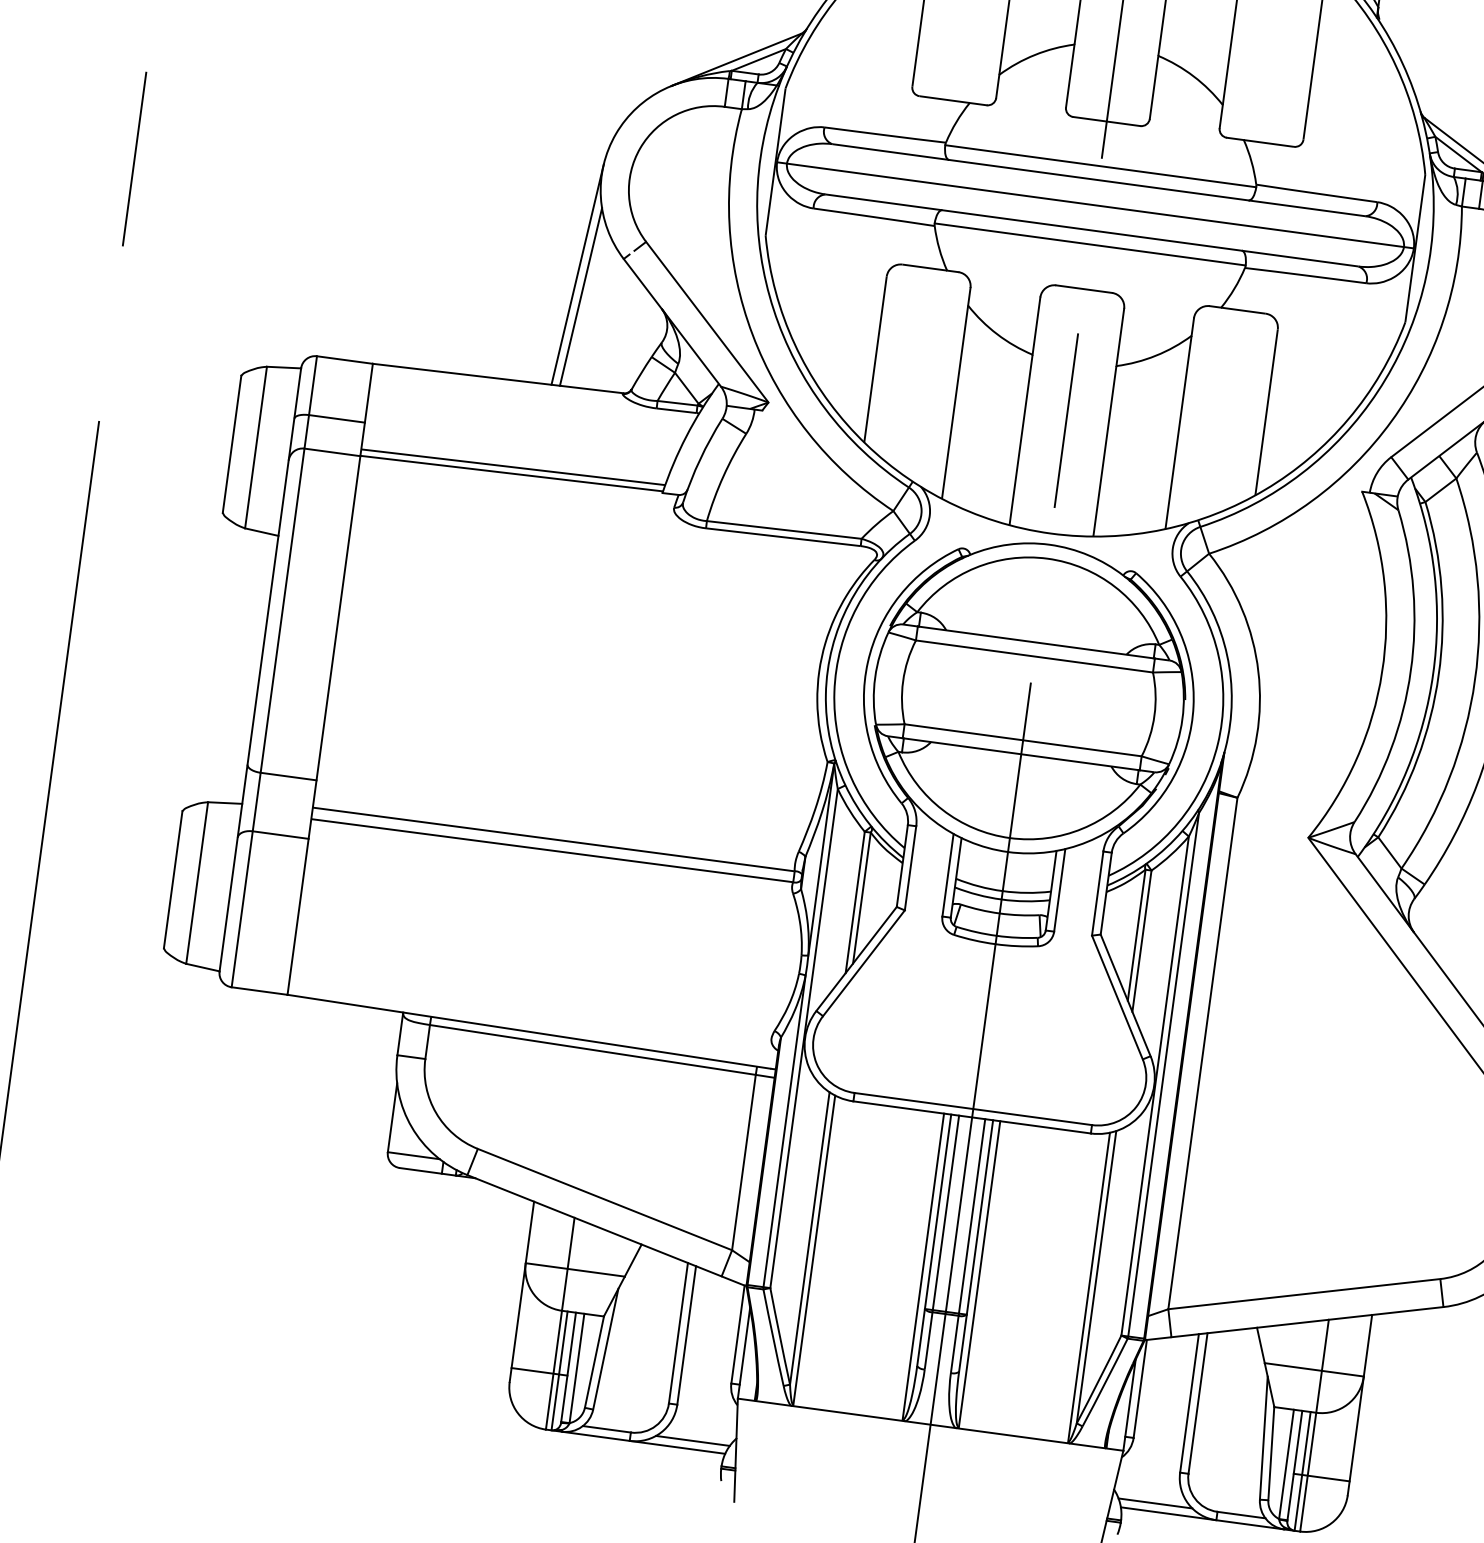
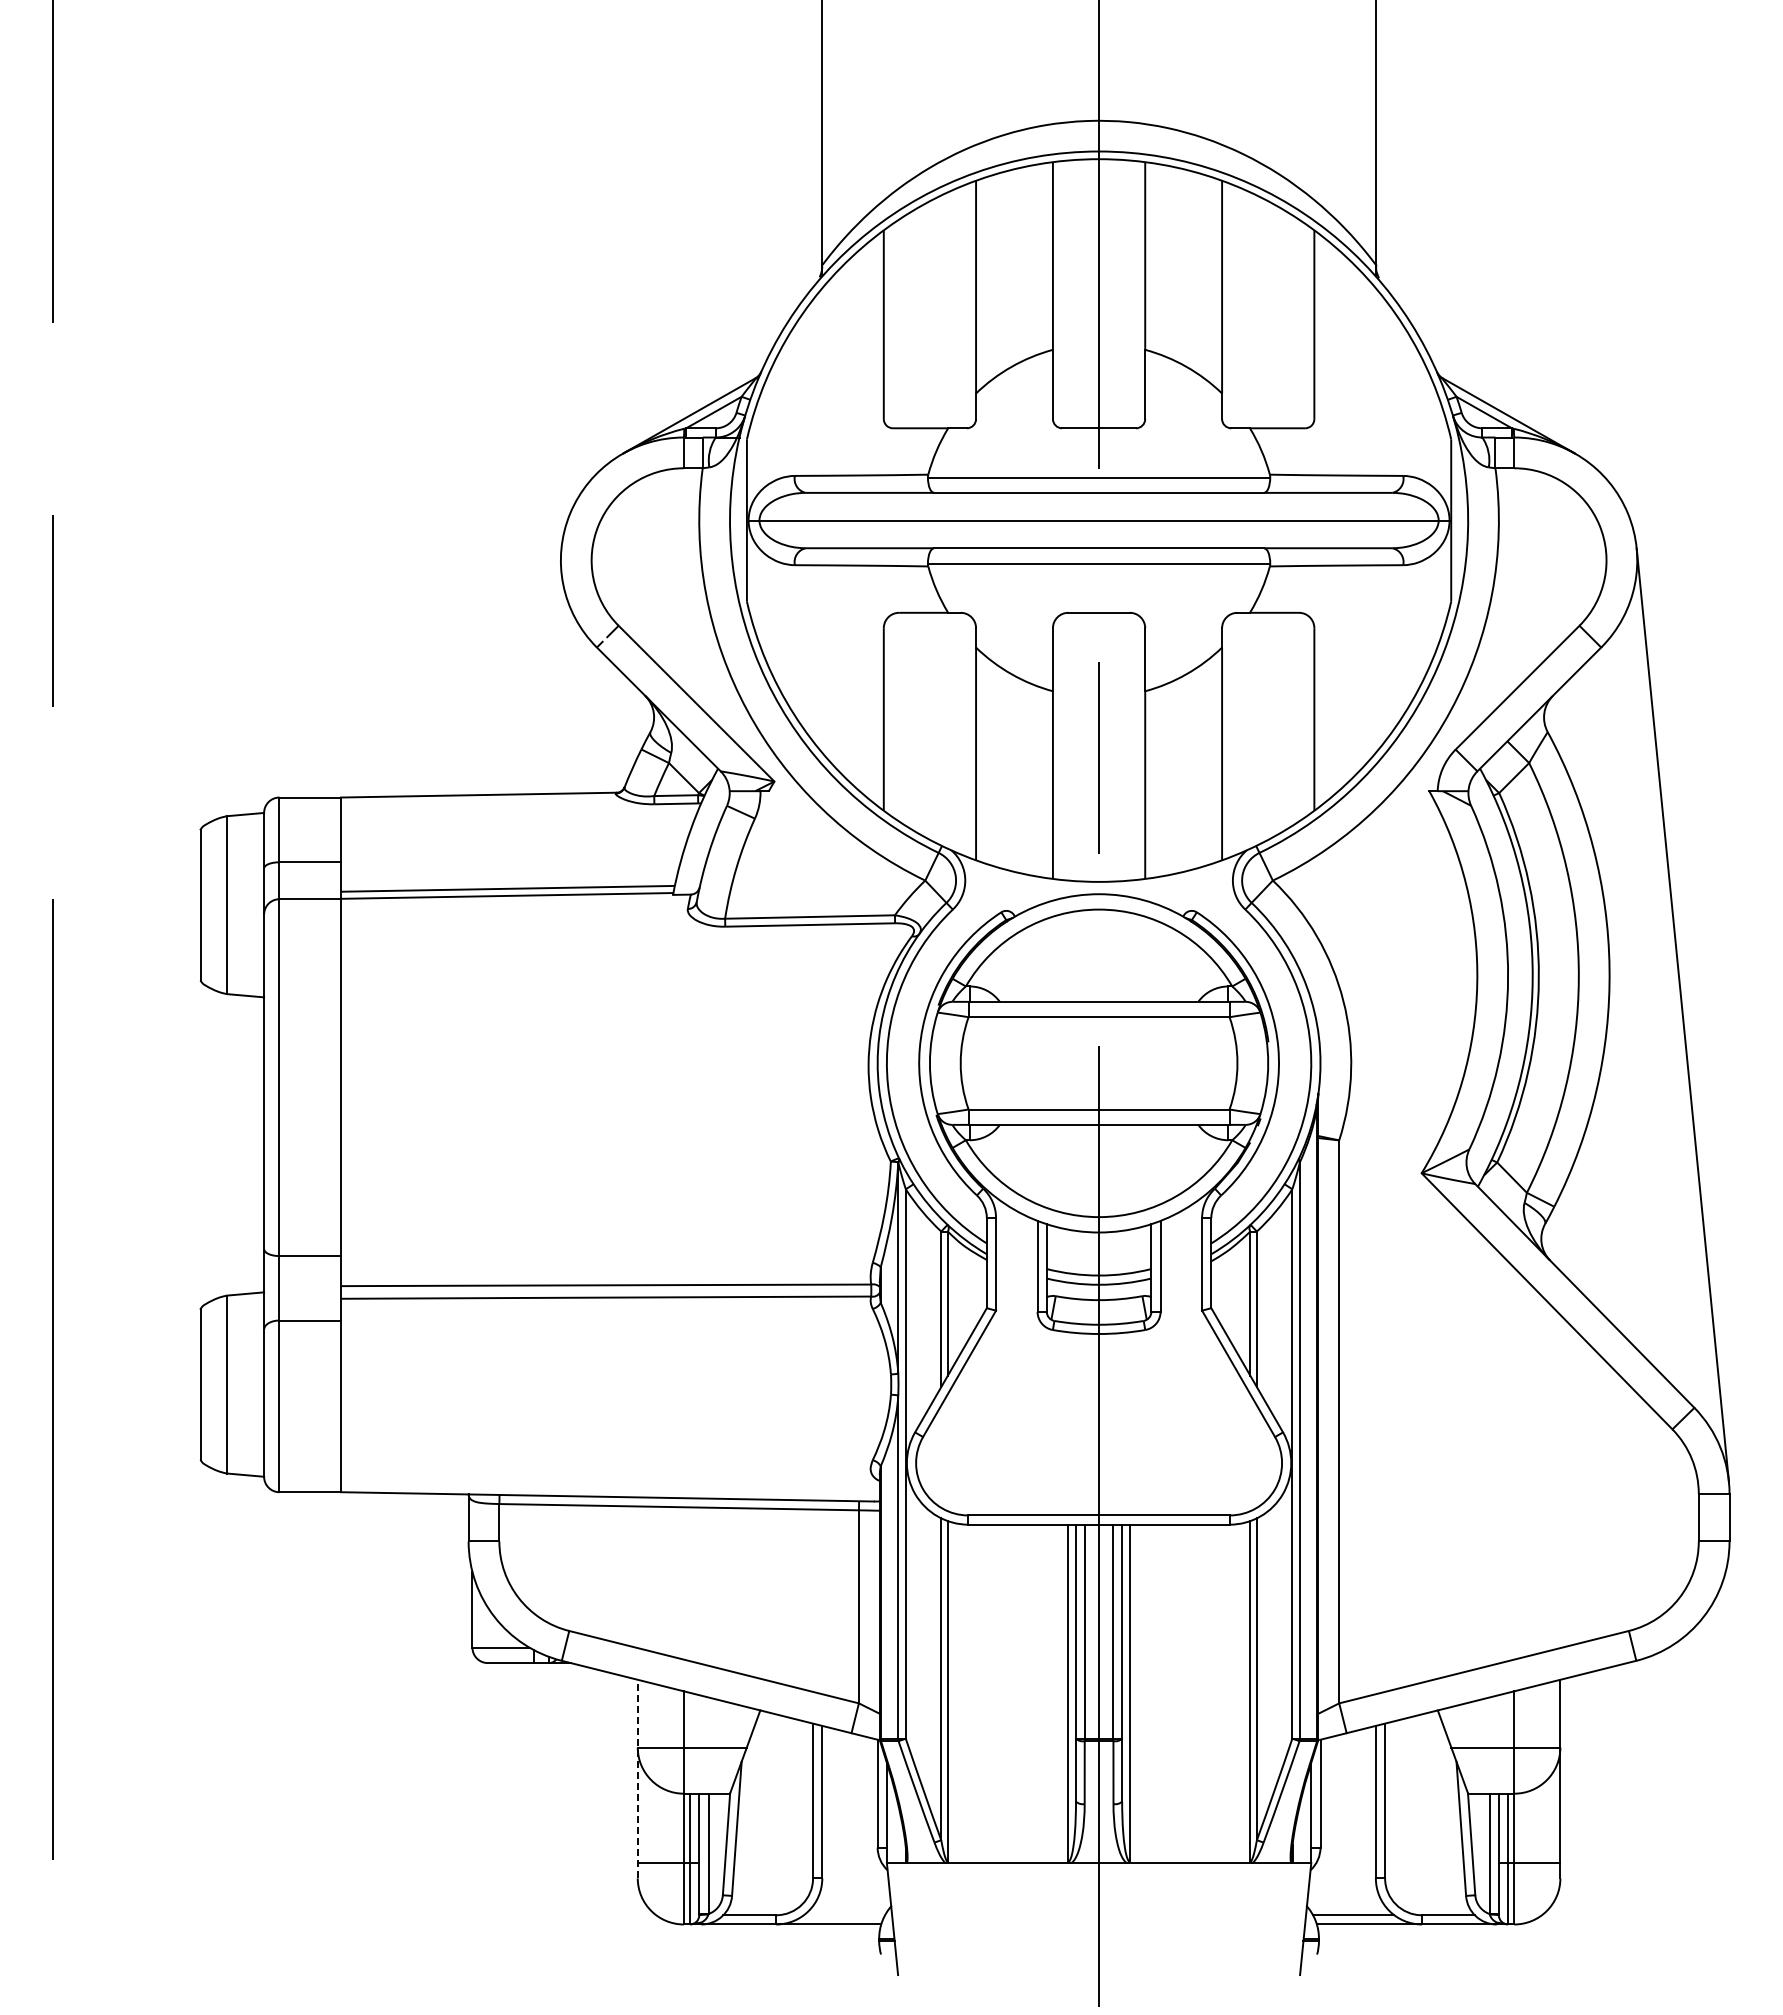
line: (577, 274) -> (549, 671), removed
line: (581, 296) -> (556, 694), removed
line: (521, 1291) -> (637, 1778), solid -> dashed
line: (692, 1441) -> (844, 1915), removed

